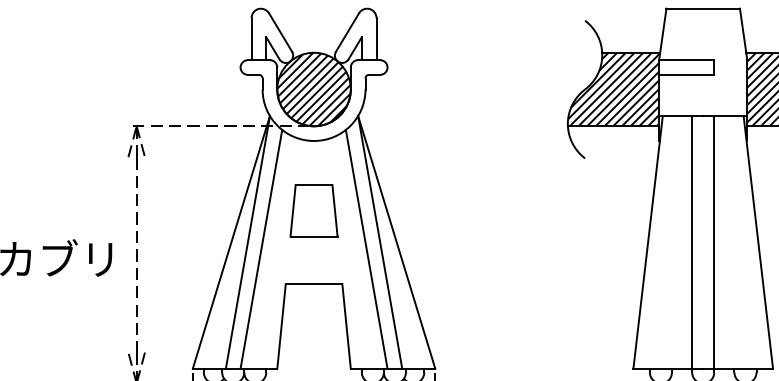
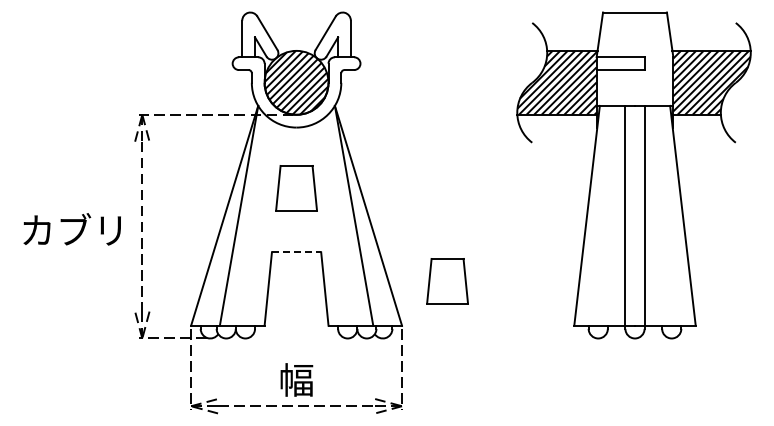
line: (261, 248) -> (250, 221), removed
line: (366, 248) -> (342, 221), removed
line: (313, 284) -> (296, 252), solid -> dashed
part: (487, 317) -> (447, 281), added

